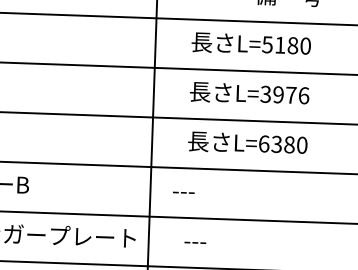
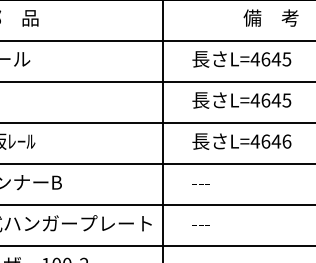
text: (285, 45) -> (270, 59), L=5180 -> L=4645
text: (284, 95) -> (270, 100), L=3976 -> L=4645
text: (282, 144) -> (270, 141), L=6380 -> L=4646
text: (182, 192) -> (200, 184), moved

